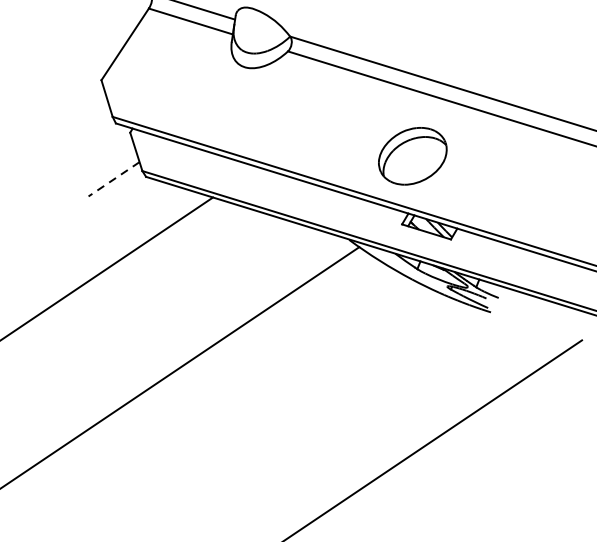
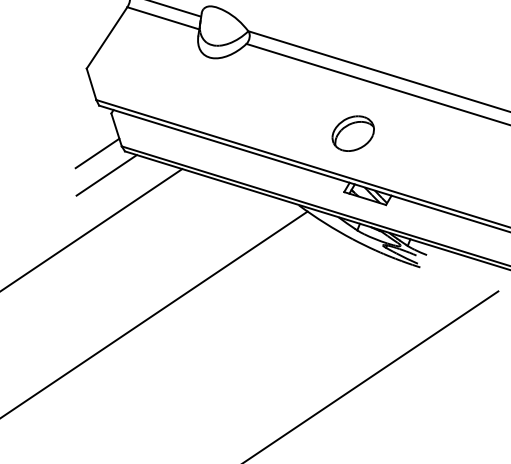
part: (411, 155) -> (352, 133), size x0.71
line: (114, 179) -> (97, 153), dashed -> solid
line: (124, 205) -> (106, 175), added

